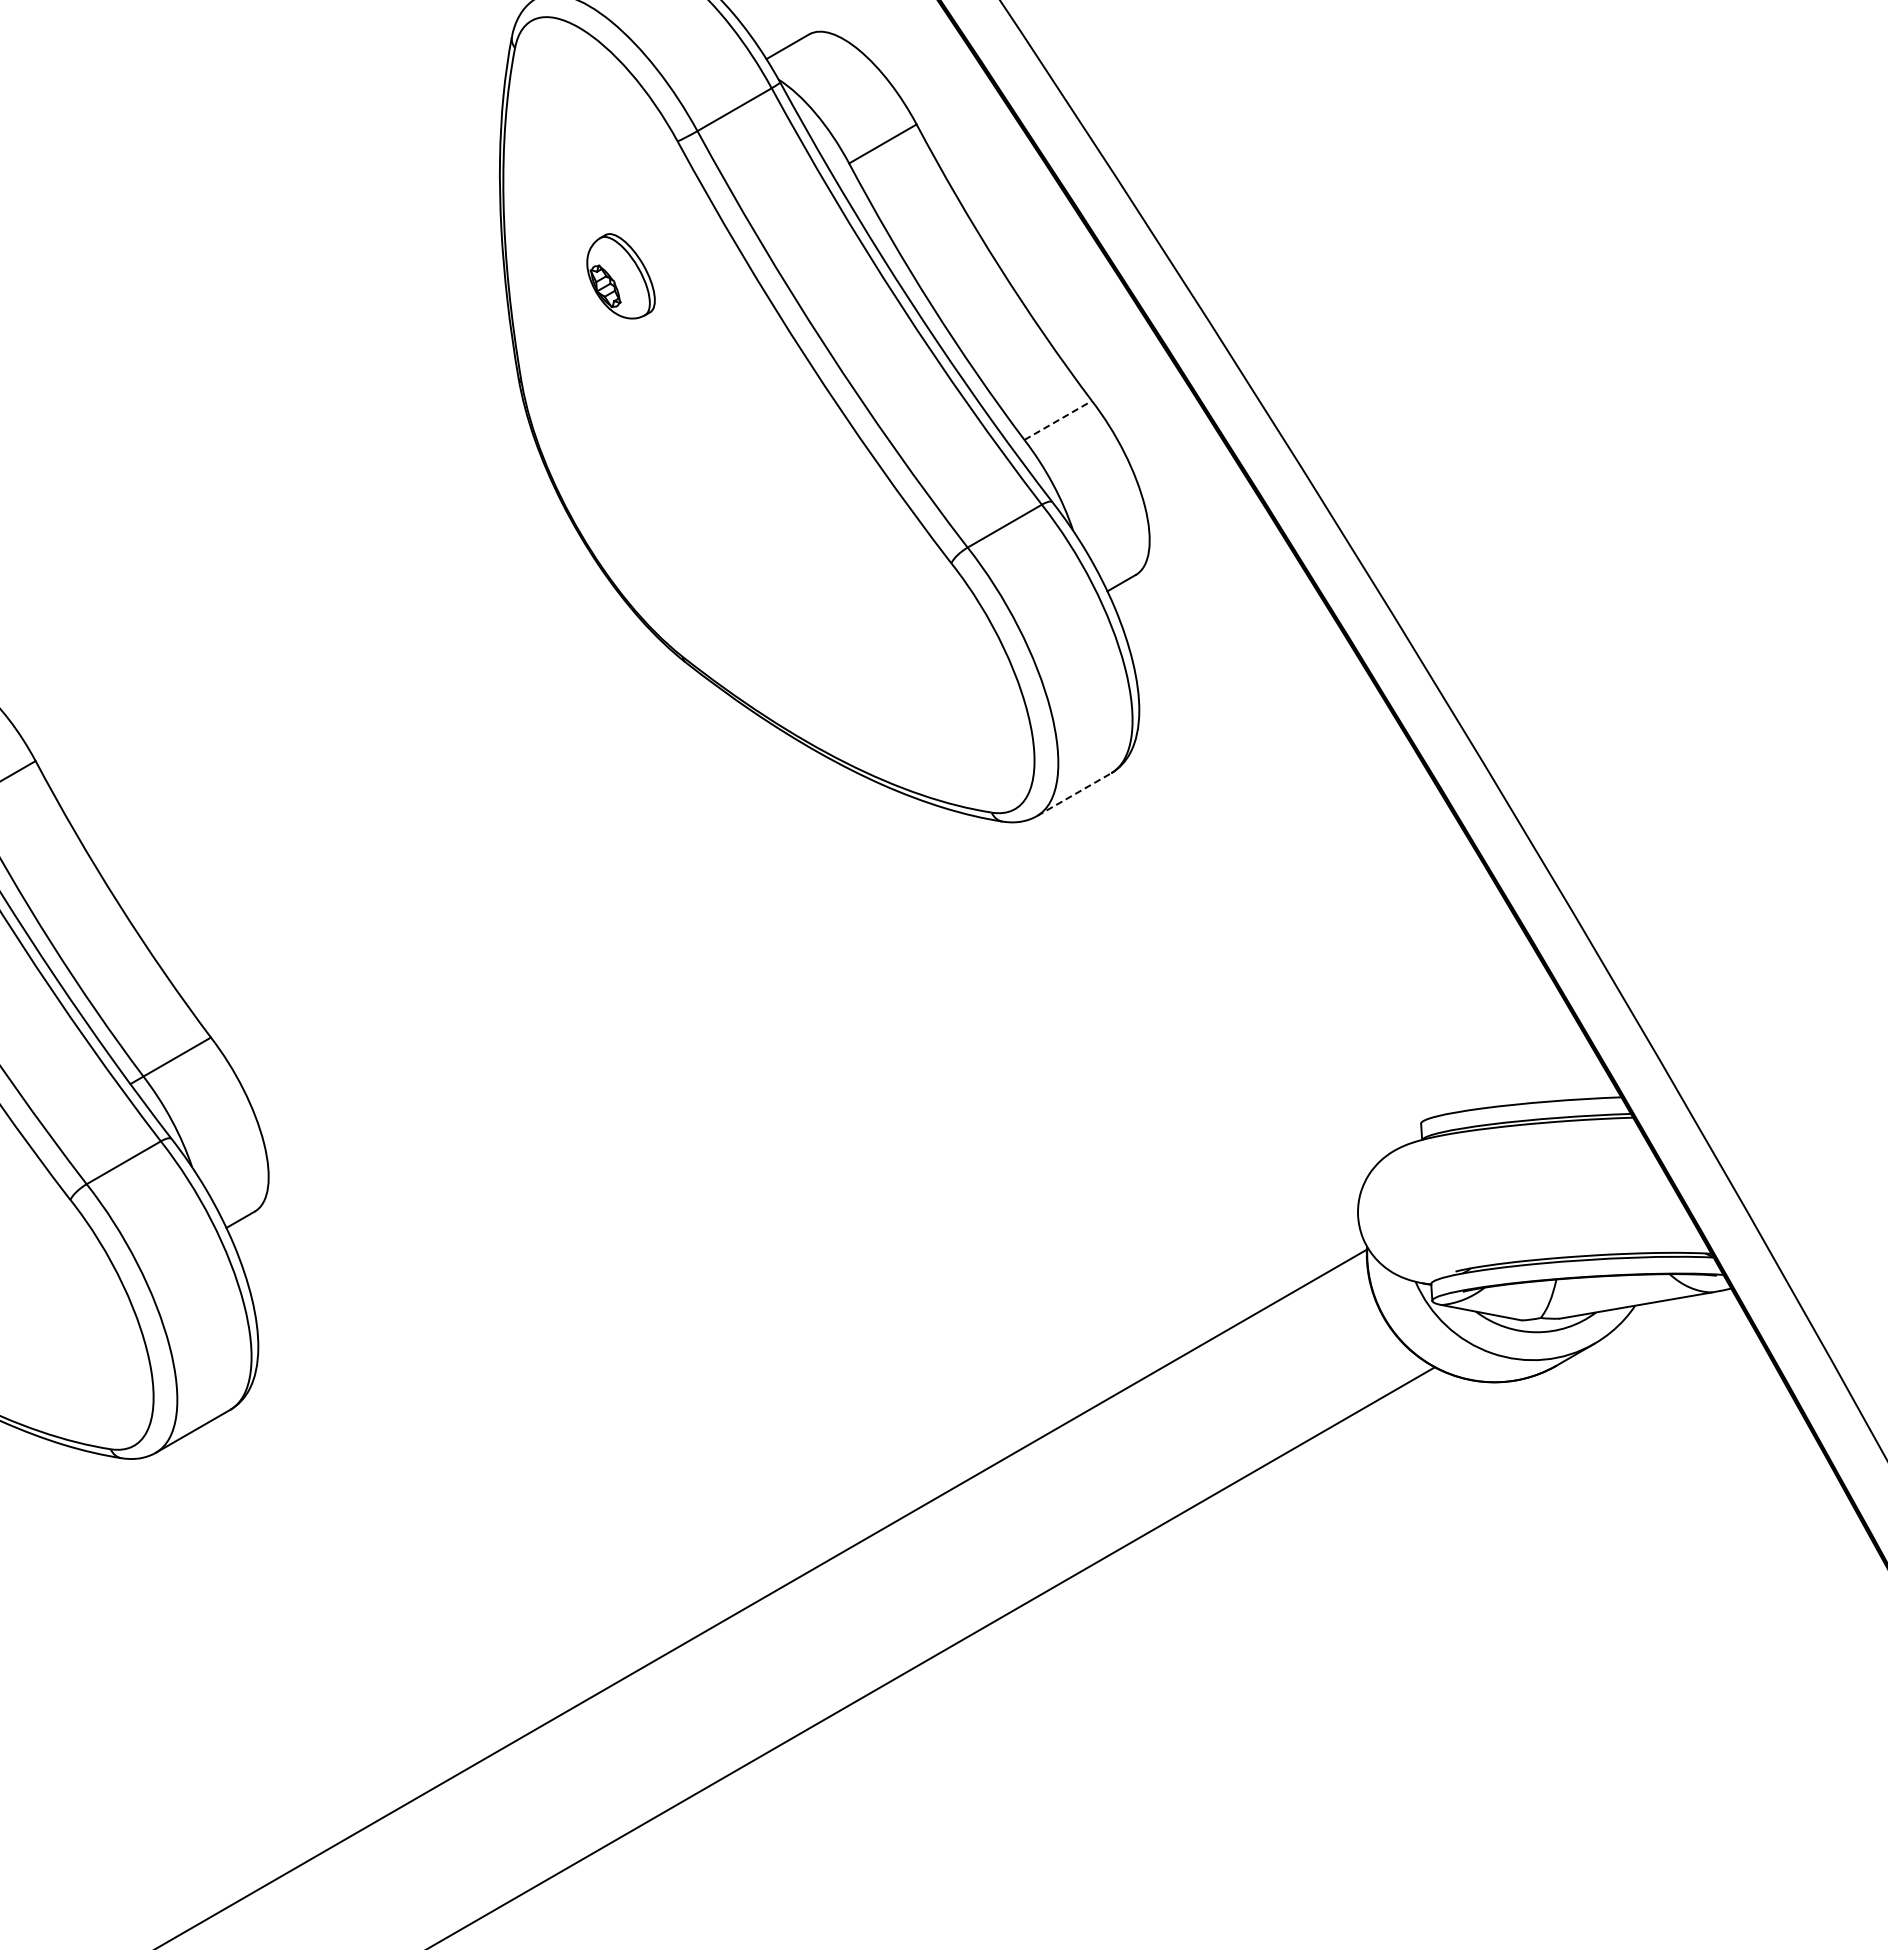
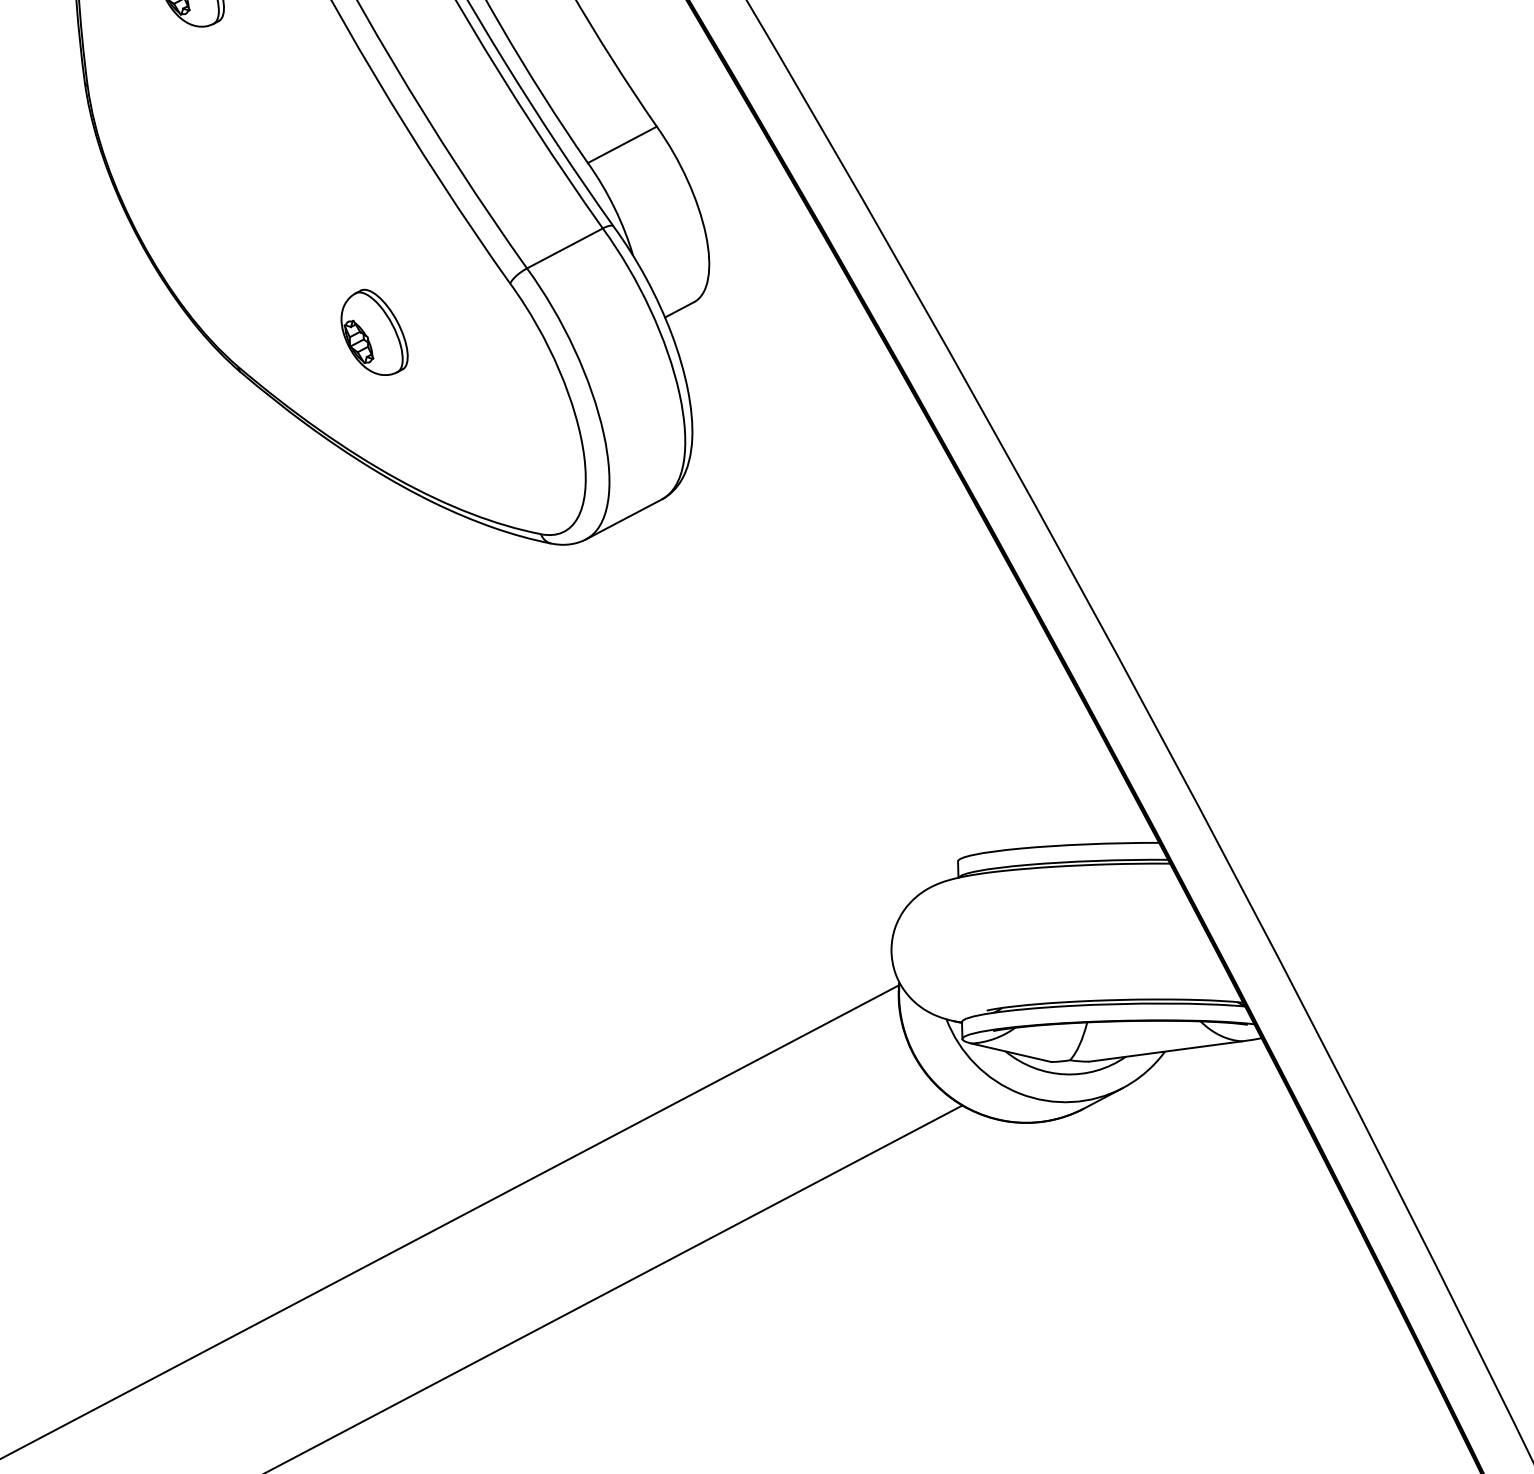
line: (1058, 420) -> (622, 144), dashed -> solid
part: (817, 617) -> (374, 332), added
line: (1074, 794) -> (624, 519), dashed -> solid

